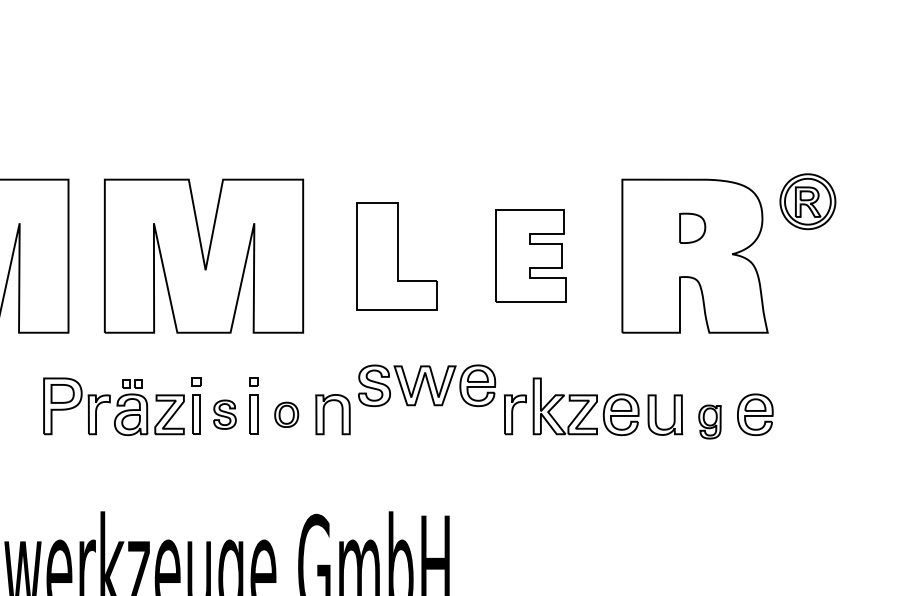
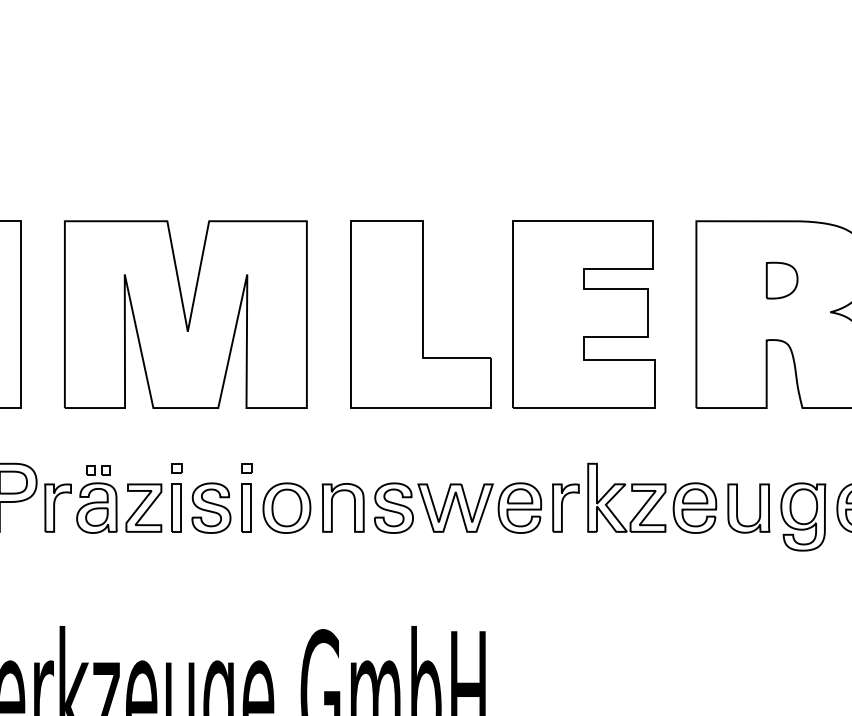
part: (396, 256) -> (420, 314), size x1.43
part: (530, 256) -> (584, 314), size x1.67
part: (427, 385) -> (458, 507), moved
part: (224, 414) -> (210, 507), size x1.43
part: (286, 414) -> (286, 507), size x1.67
part: (709, 421) -> (802, 516), size x1.67

